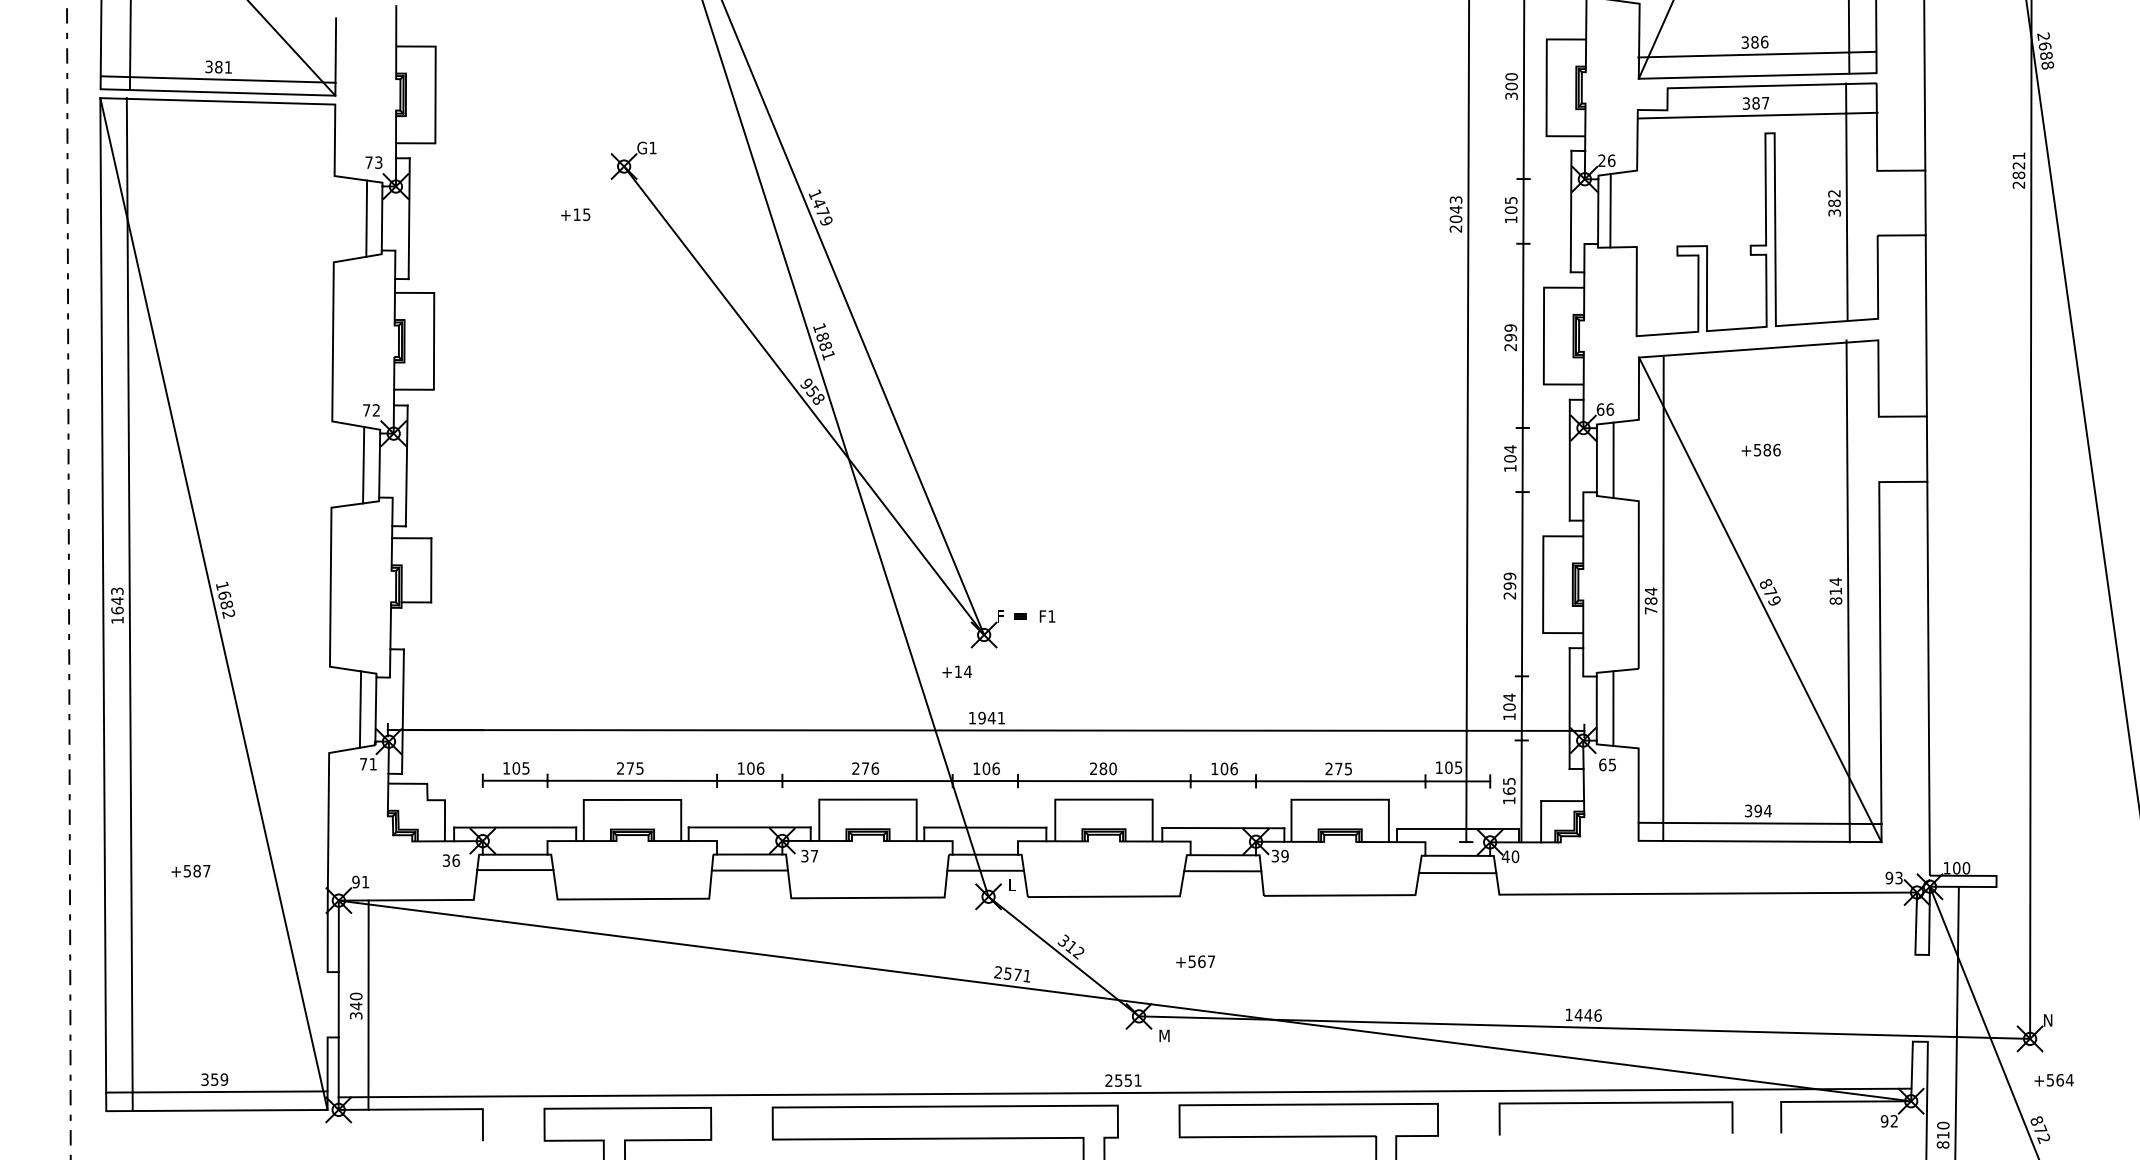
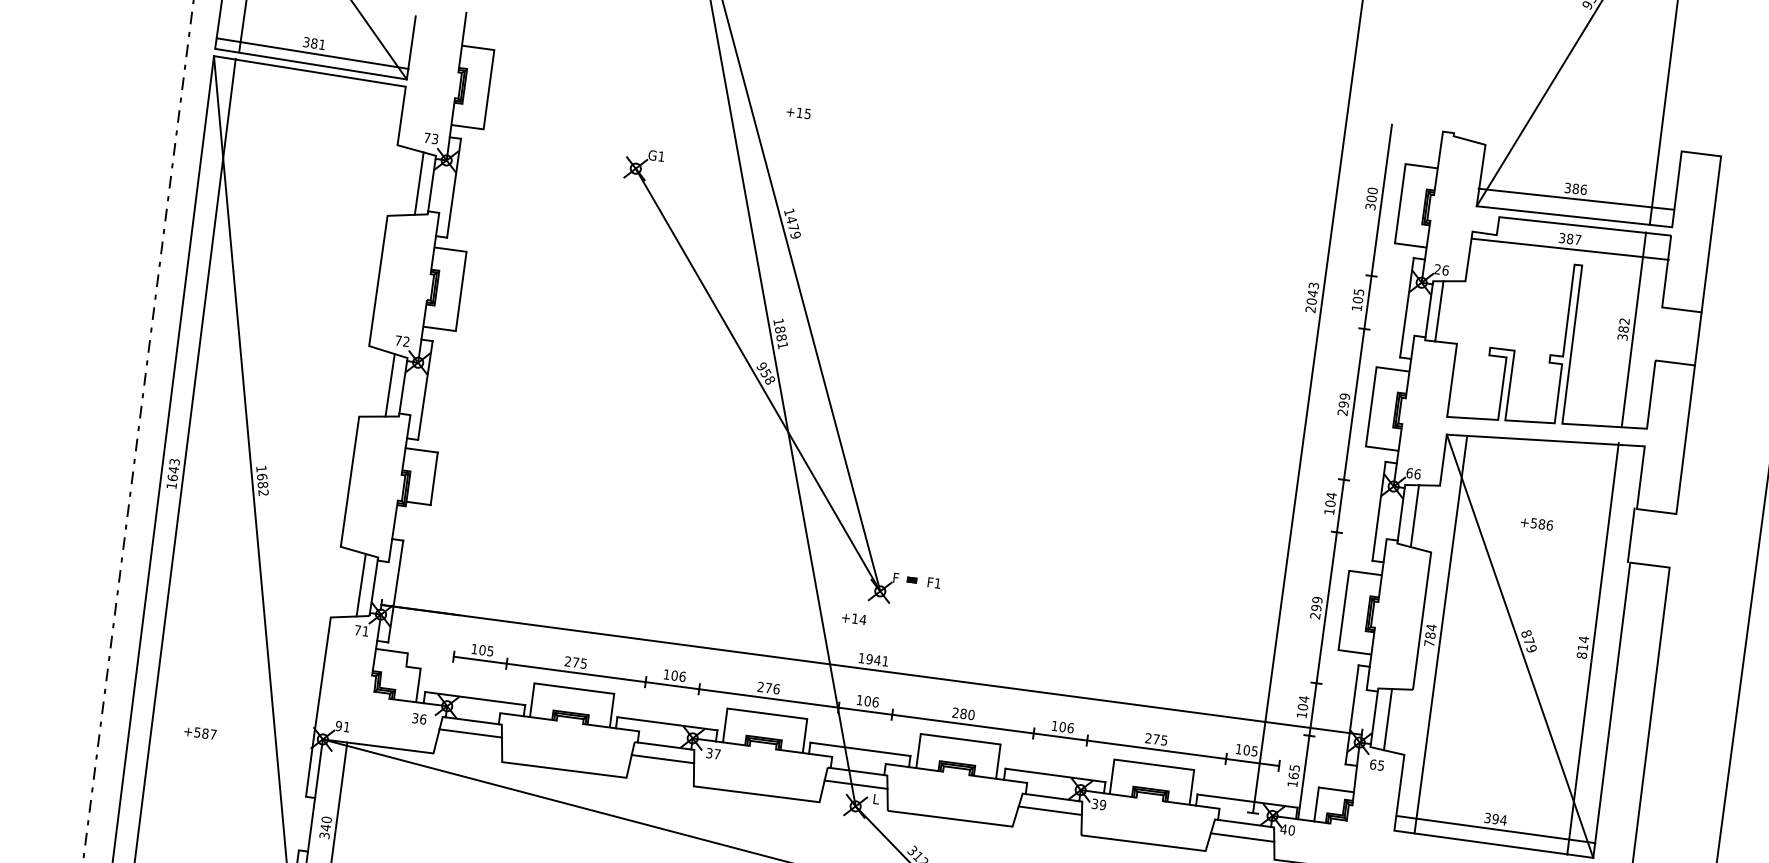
text: (575, 214) -> (798, 112), moved
line: (1926, 448) -> (1630, 534), moved
text: (190, 870) -> (200, 732), moved

